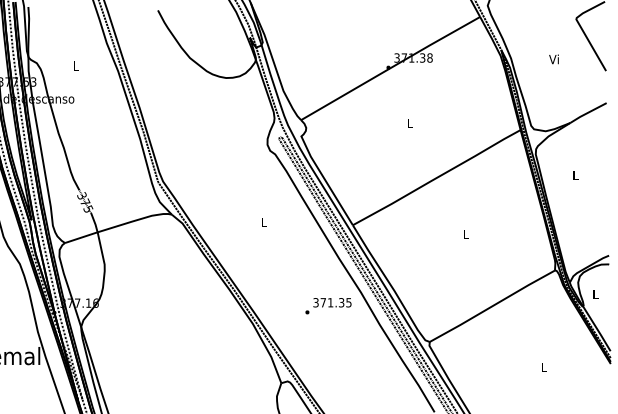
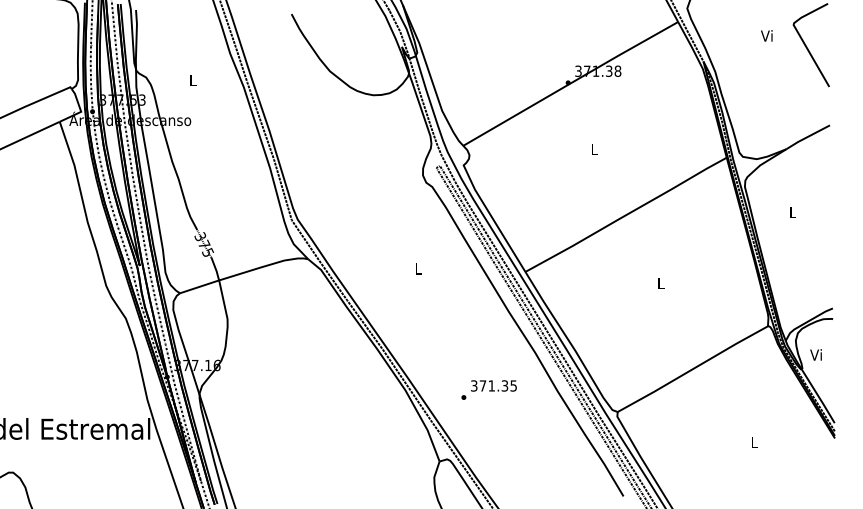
text: (553, 59) -> (766, 35), moved
text: (594, 294) -> (815, 354), L -> Vi
text: (327, 305) -> (488, 389), moved

